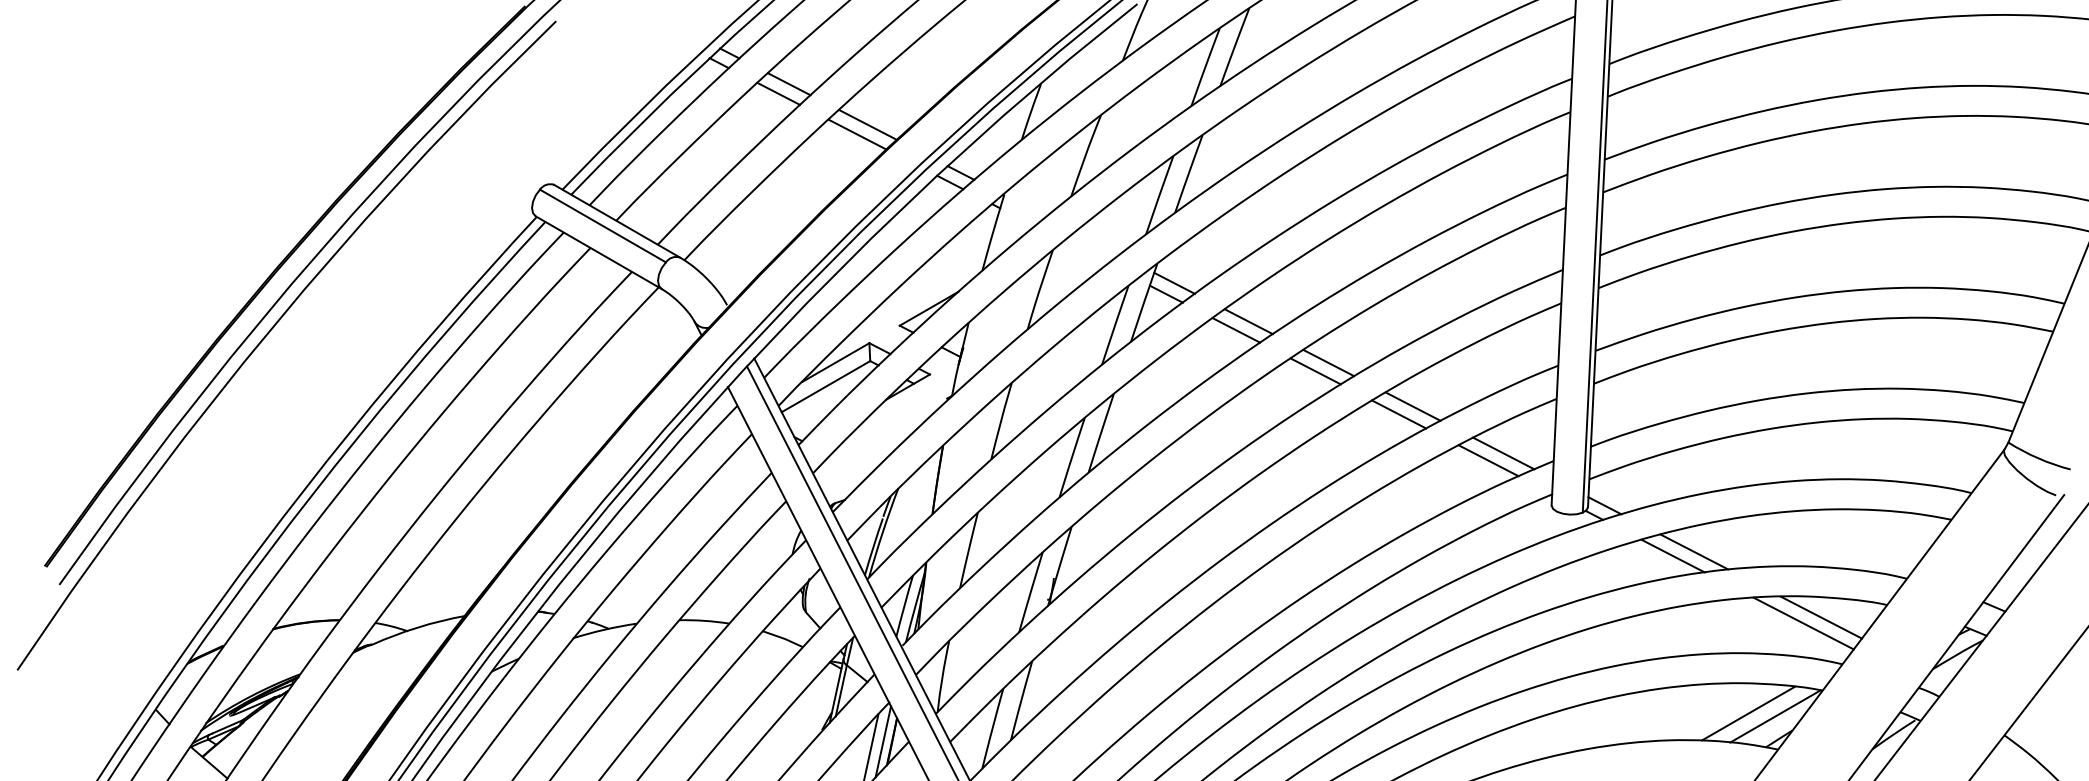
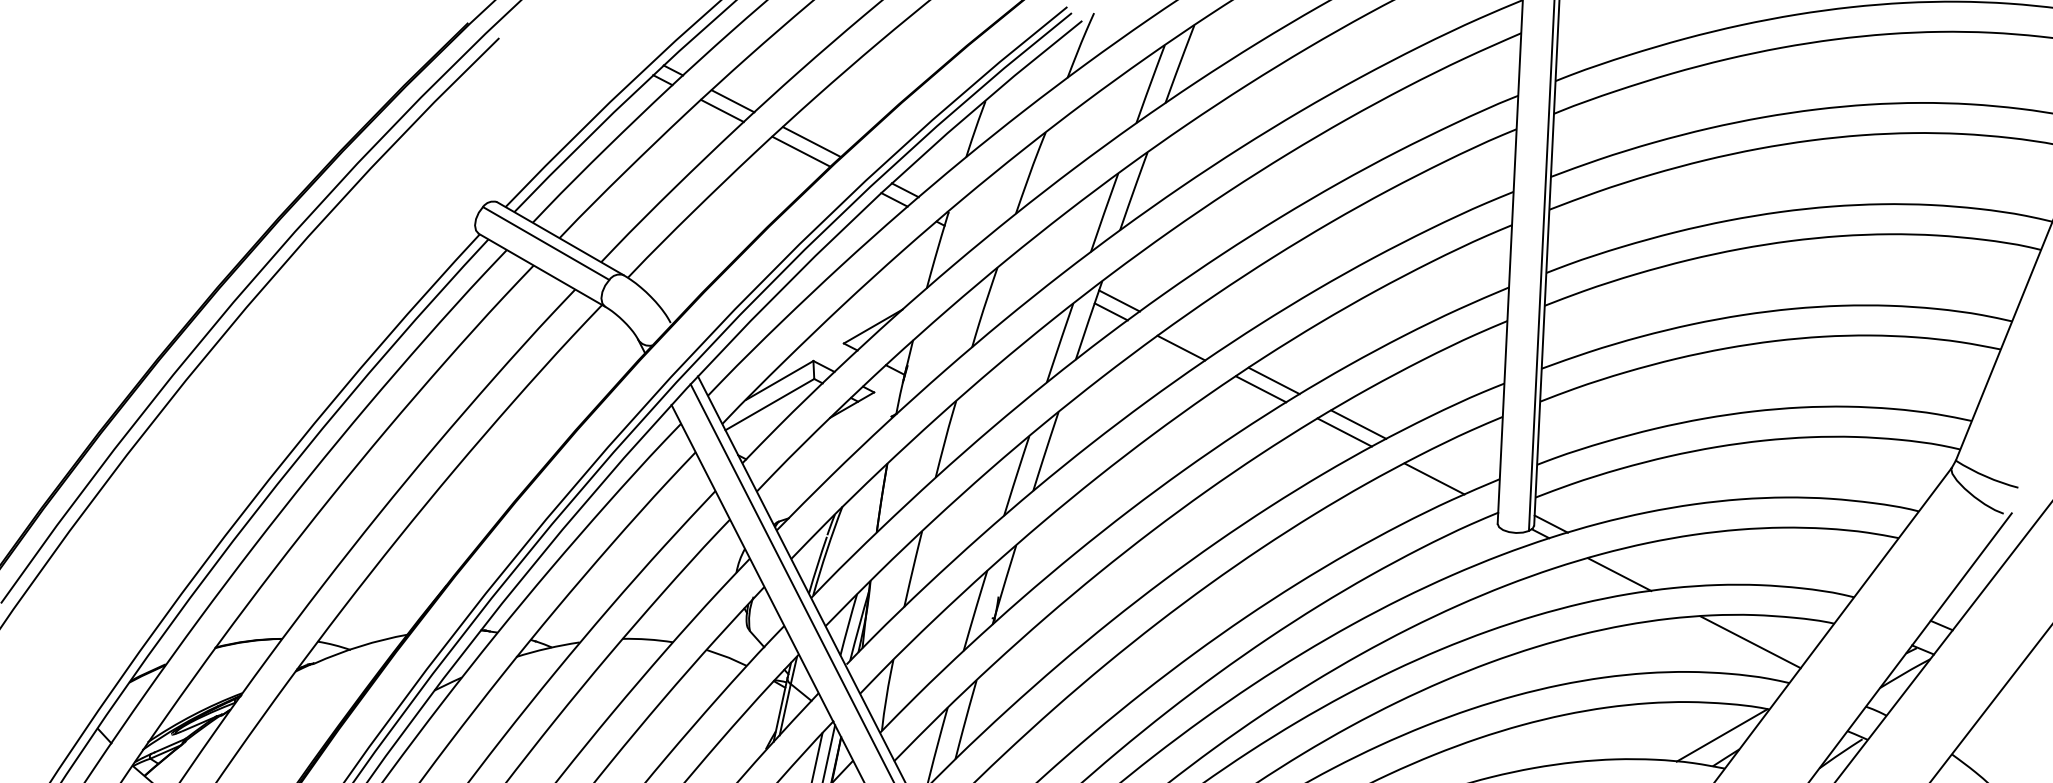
line: (1248, 321) -> (1193, 339), removed
line: (1503, 453) -> (1449, 471), removed
line: (1694, 551) -> (1640, 569), removed
line: (1820, 617) -> (1767, 636), removed
line: (1748, 713) -> (1695, 732), removed

